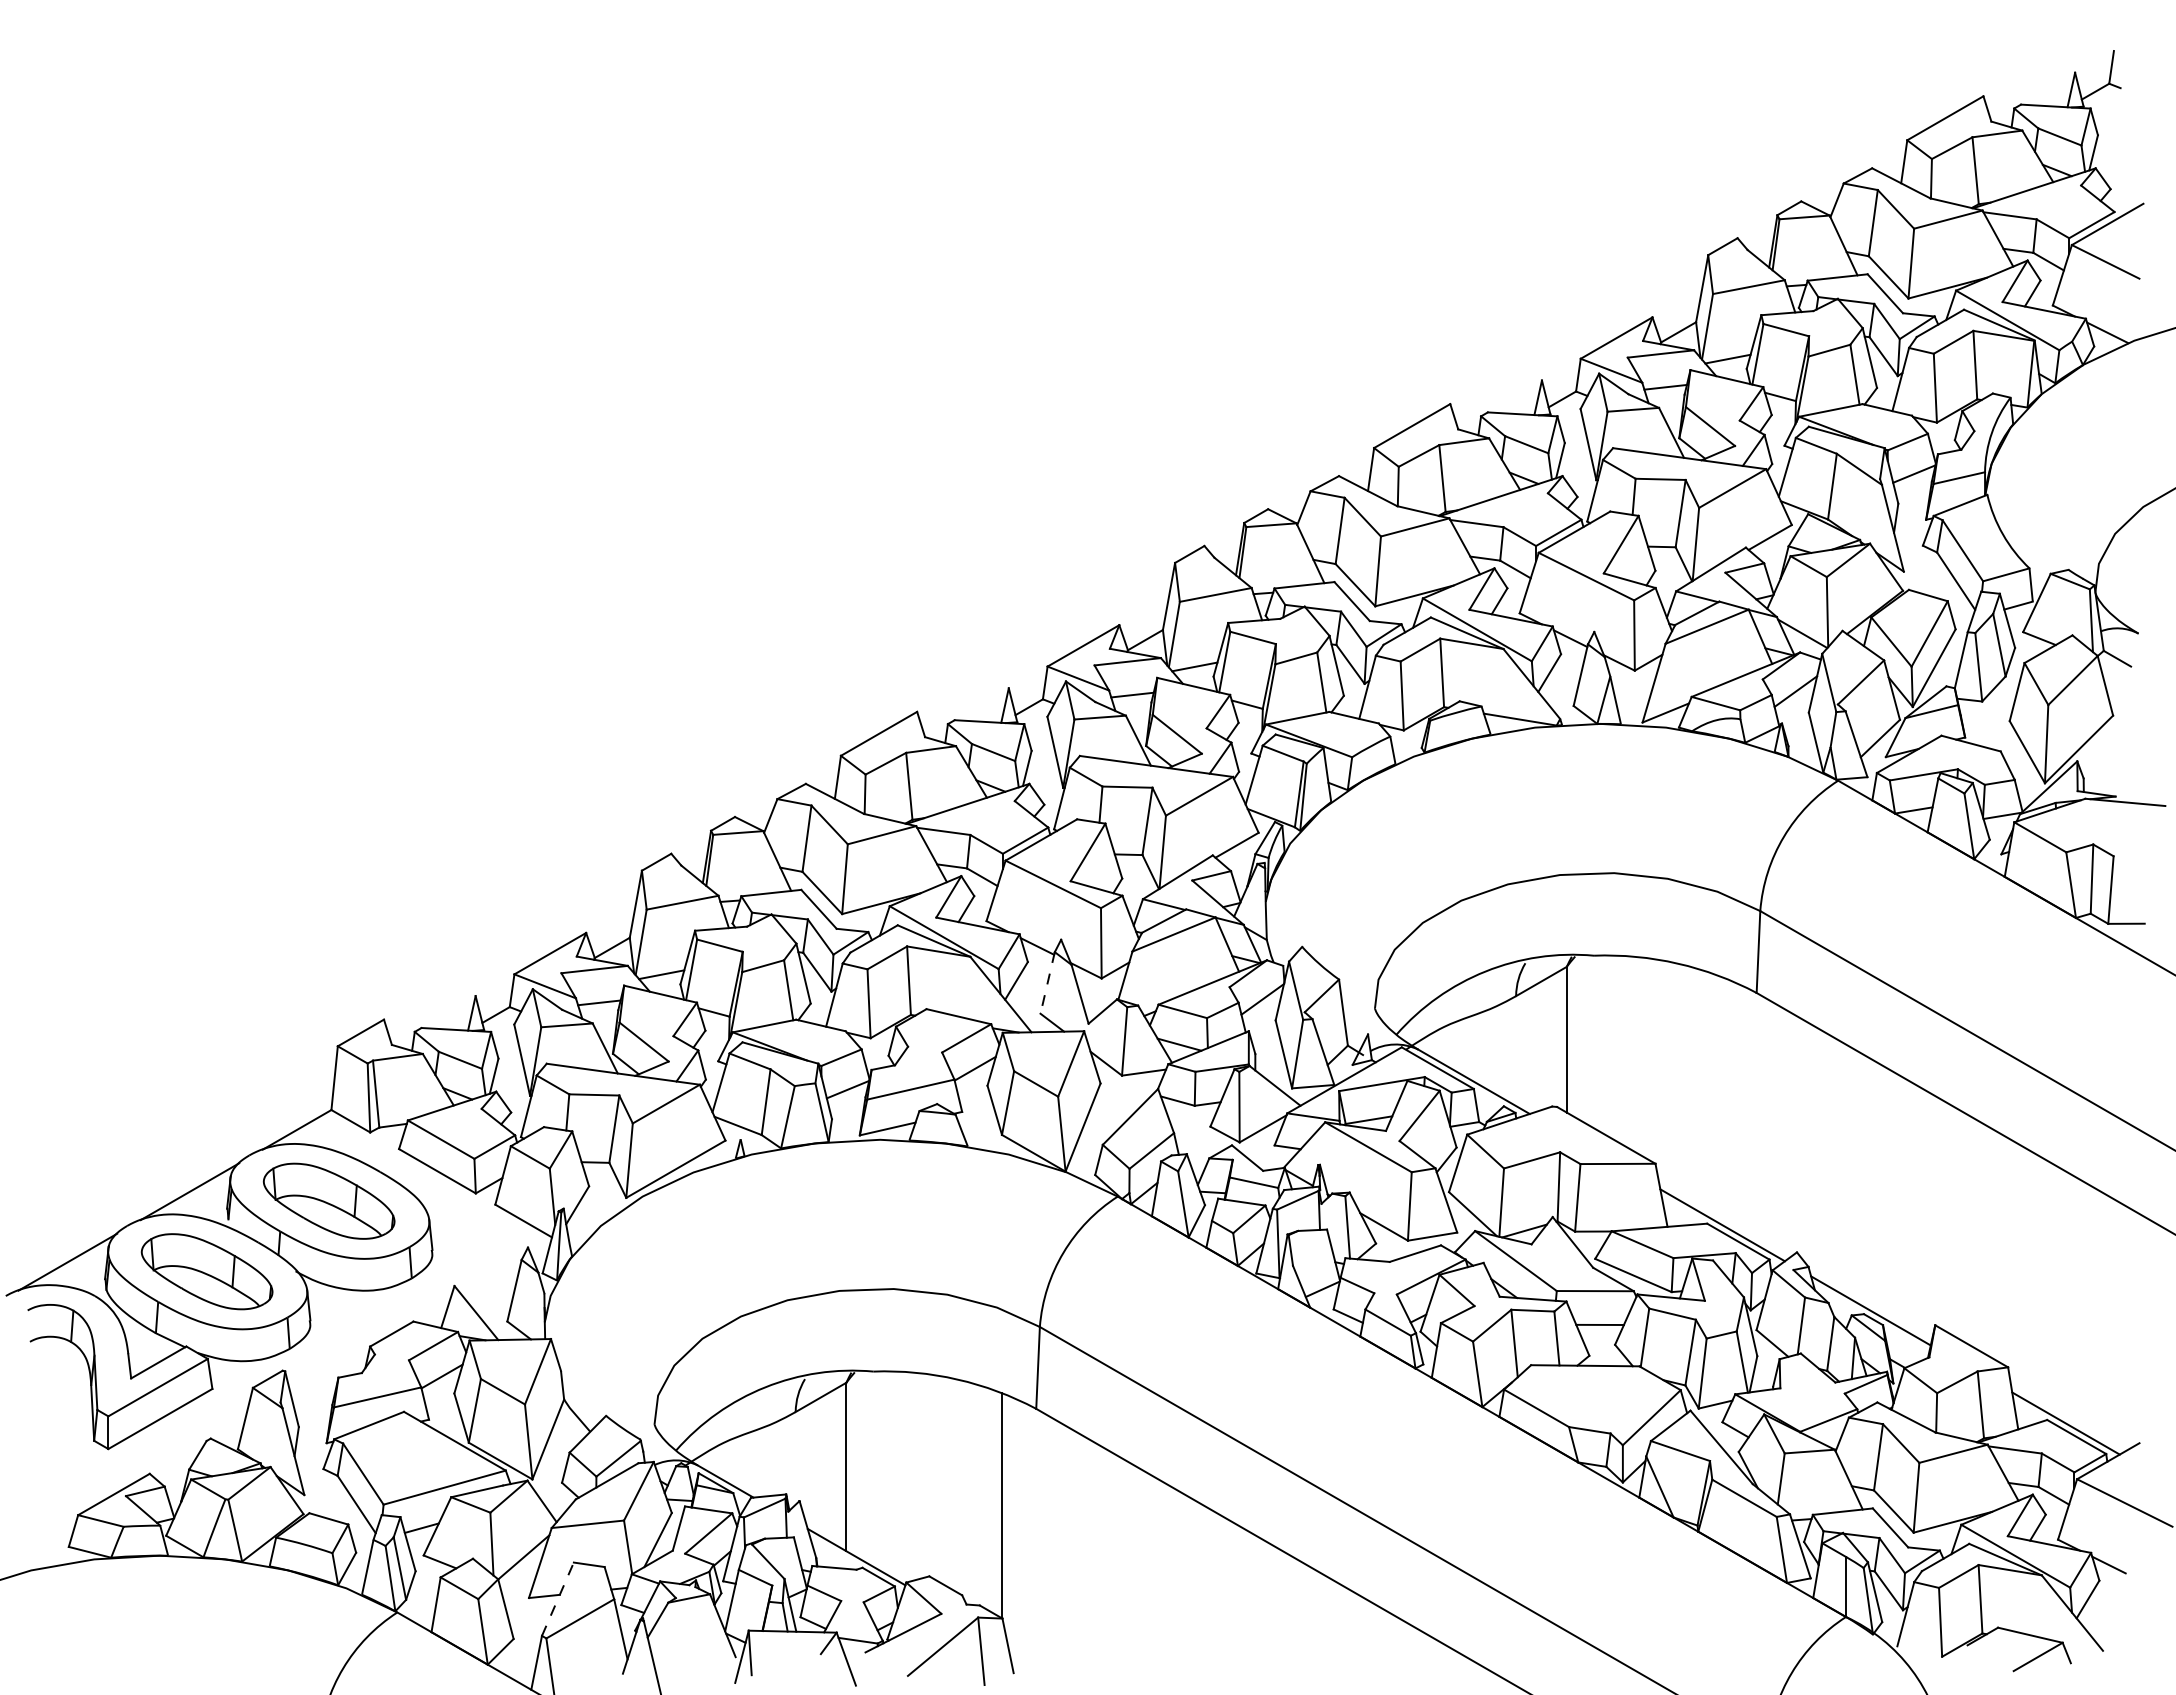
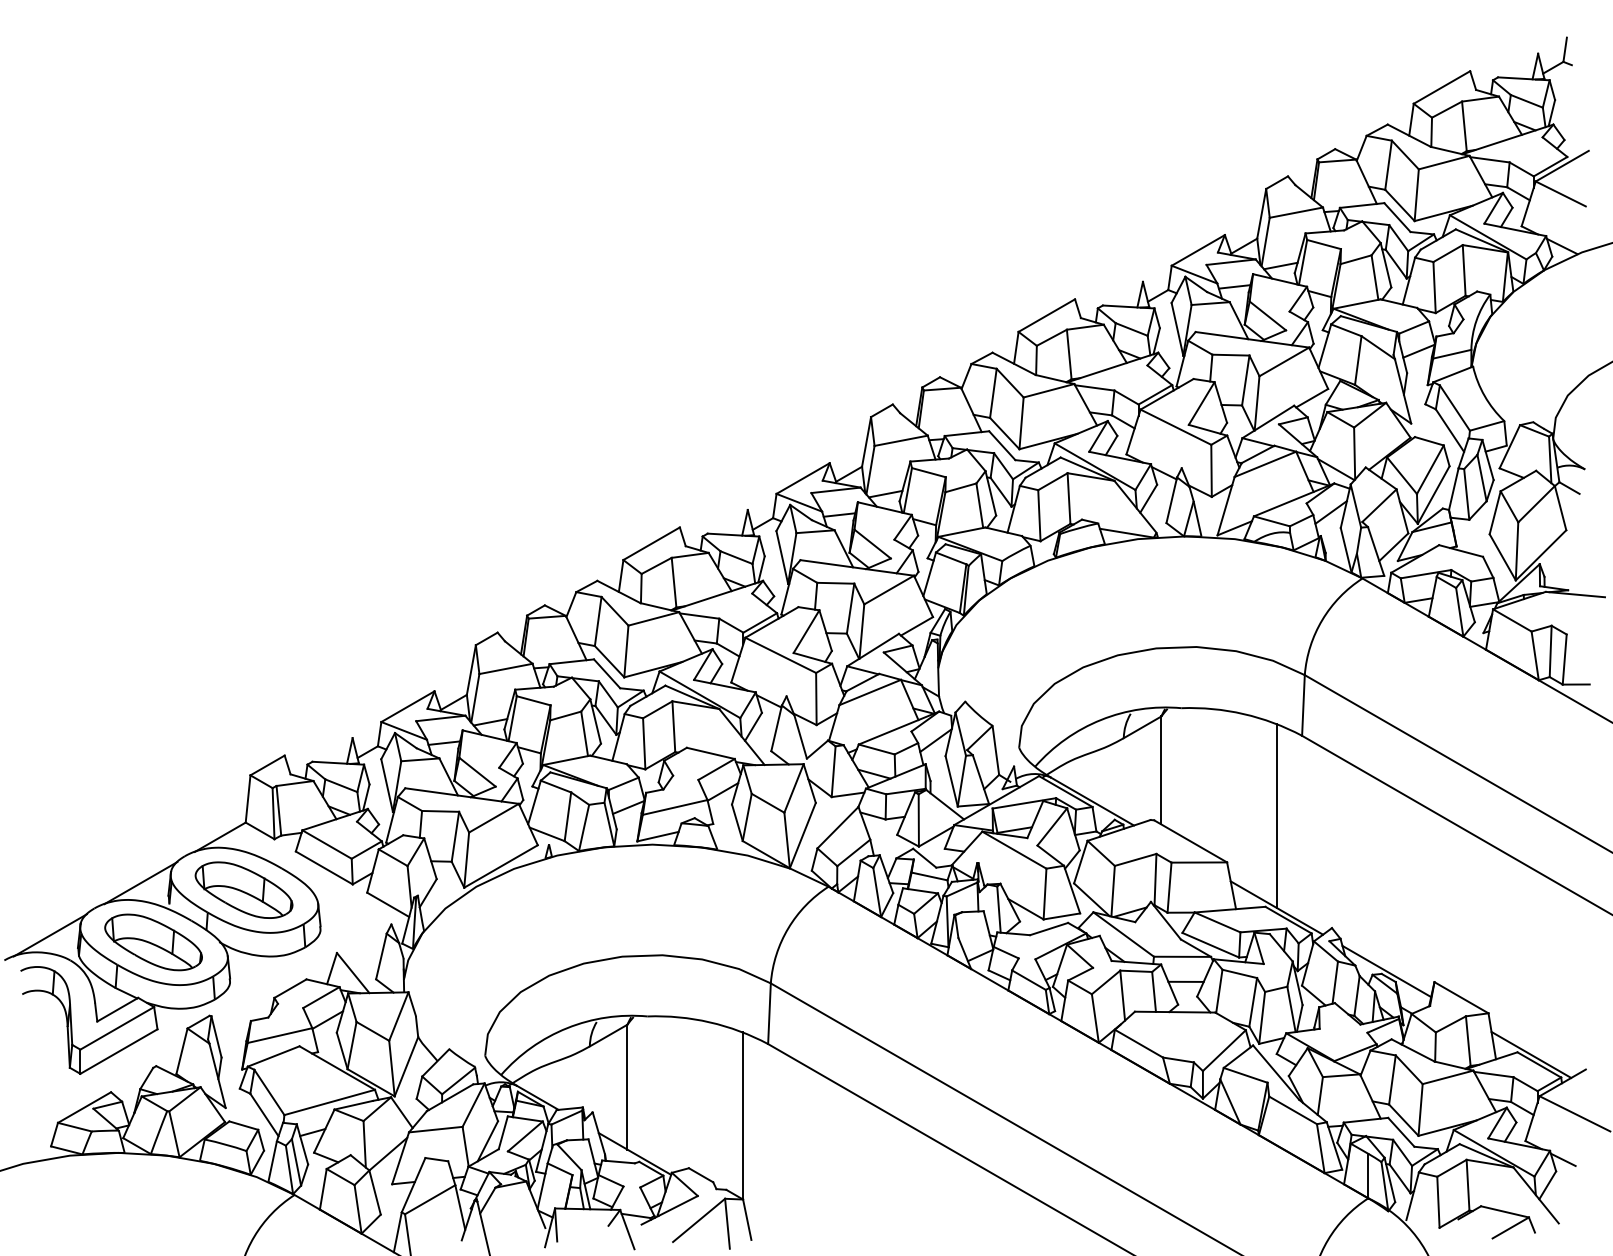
line: (1047, 982) -> (776, 728), dashed -> solid
line: (1722, 1100) -> (1276, 815), added
line: (557, 1599) -> (413, 1185), dashed -> solid

